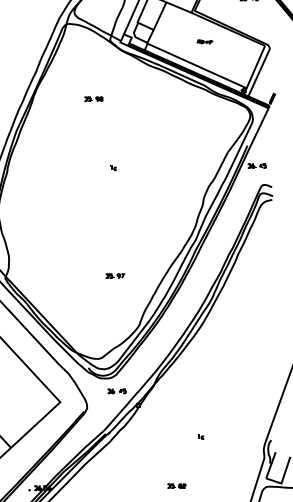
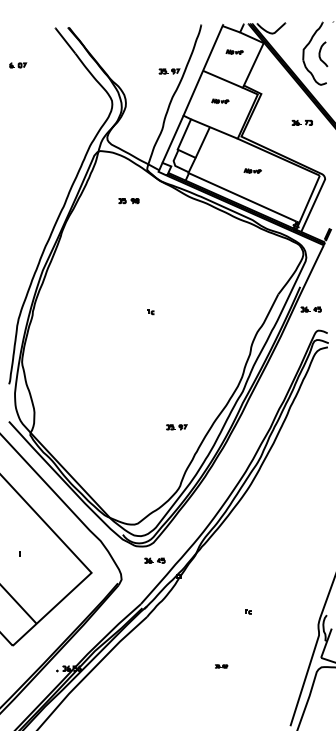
part: (93, 99) -> (128, 201), moved
part: (114, 276) -> (176, 427), moved
part: (176, 486) -> (221, 666), size x0.6

